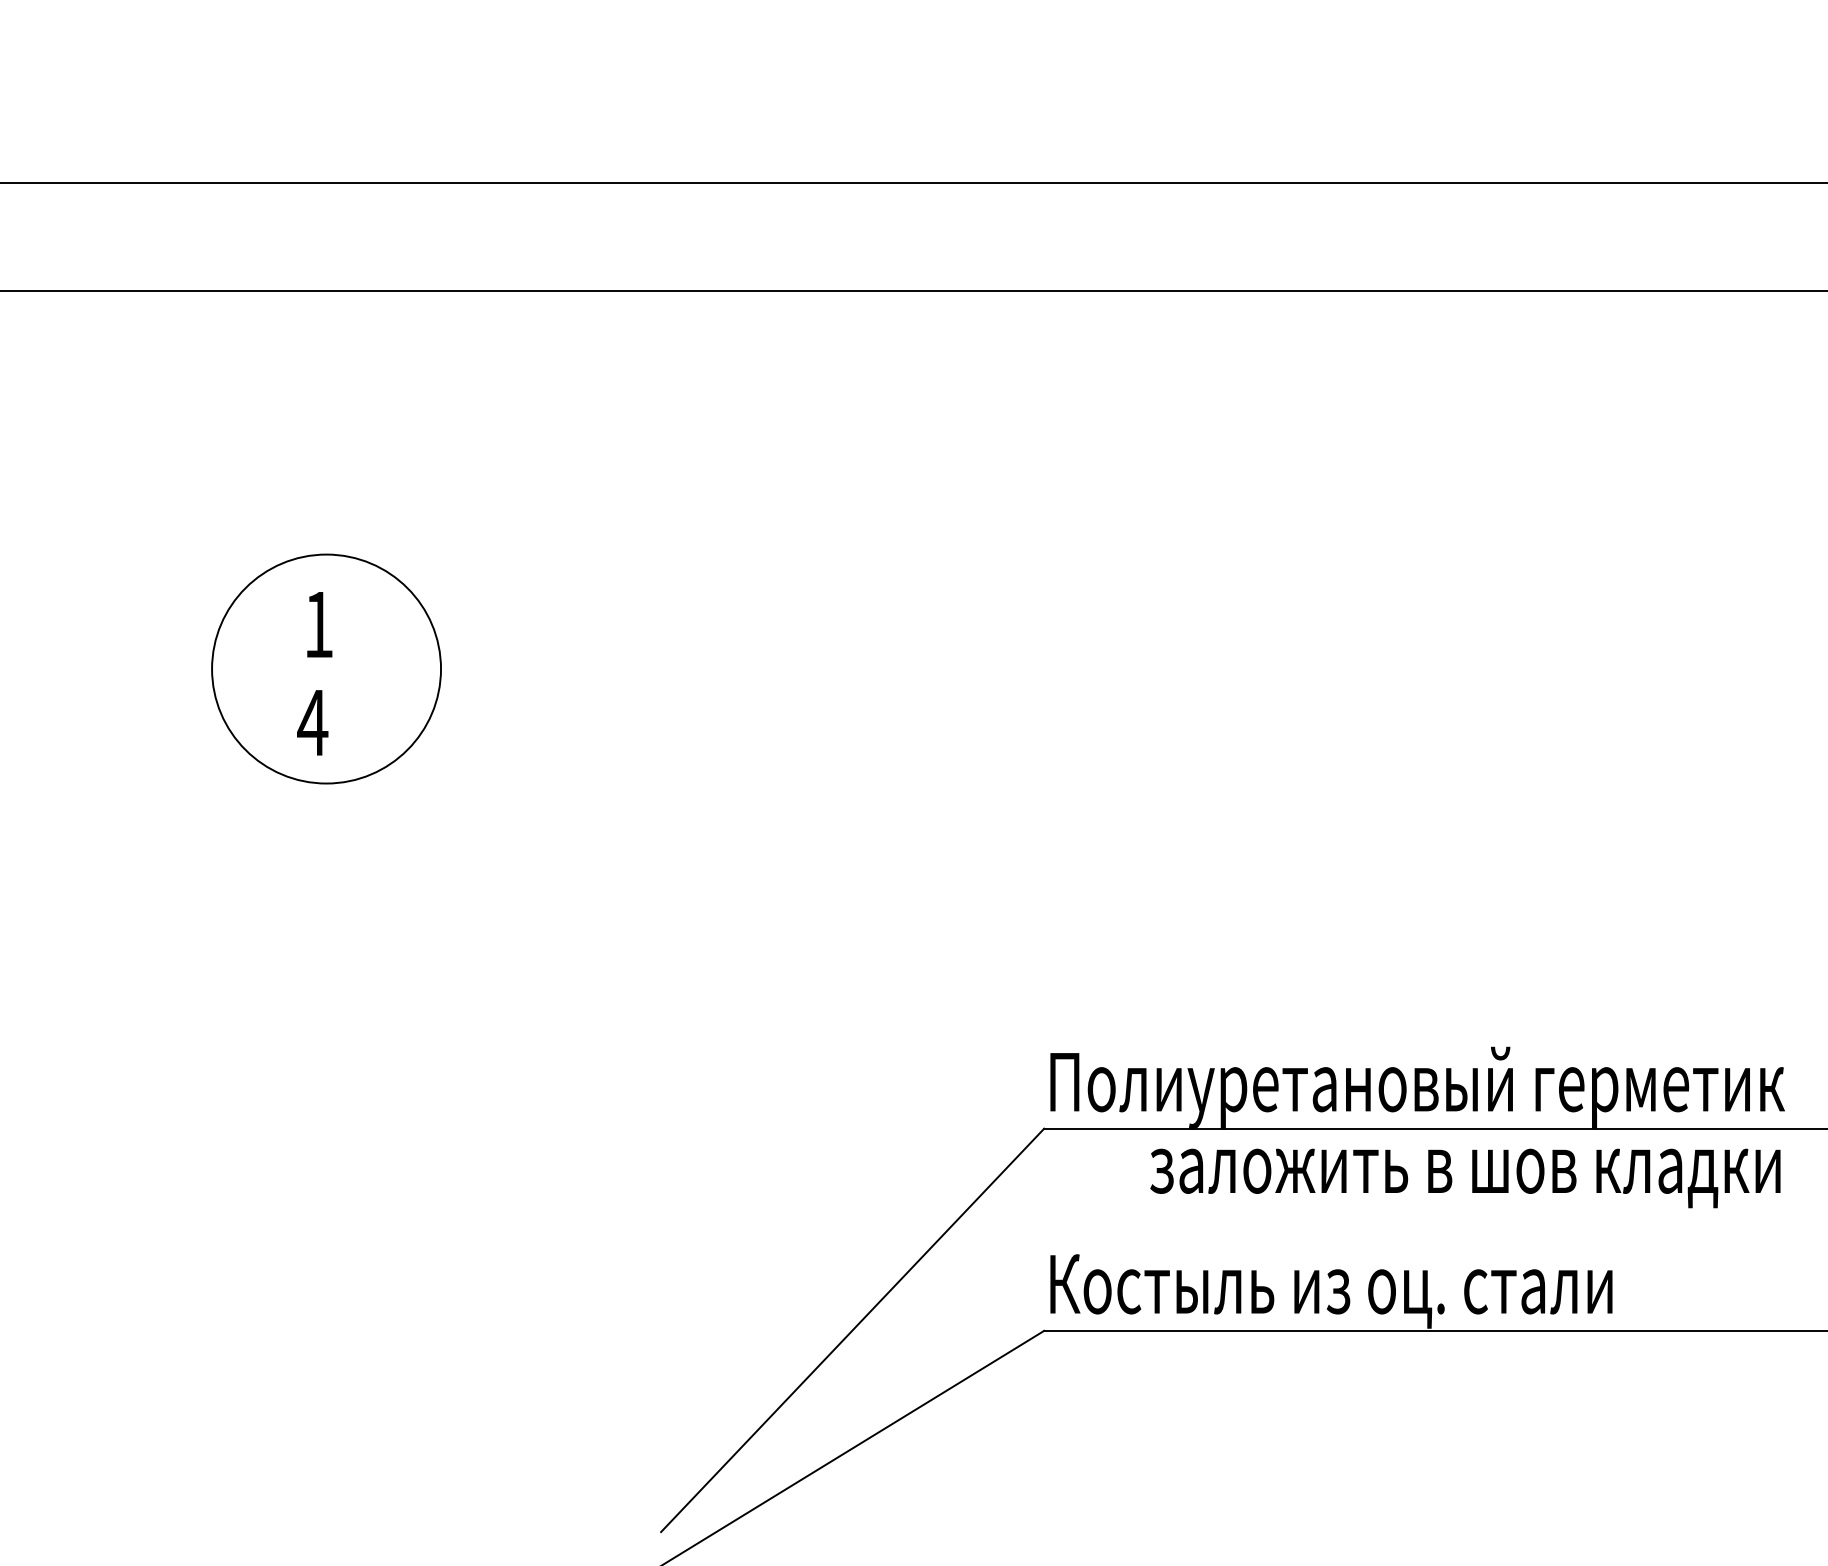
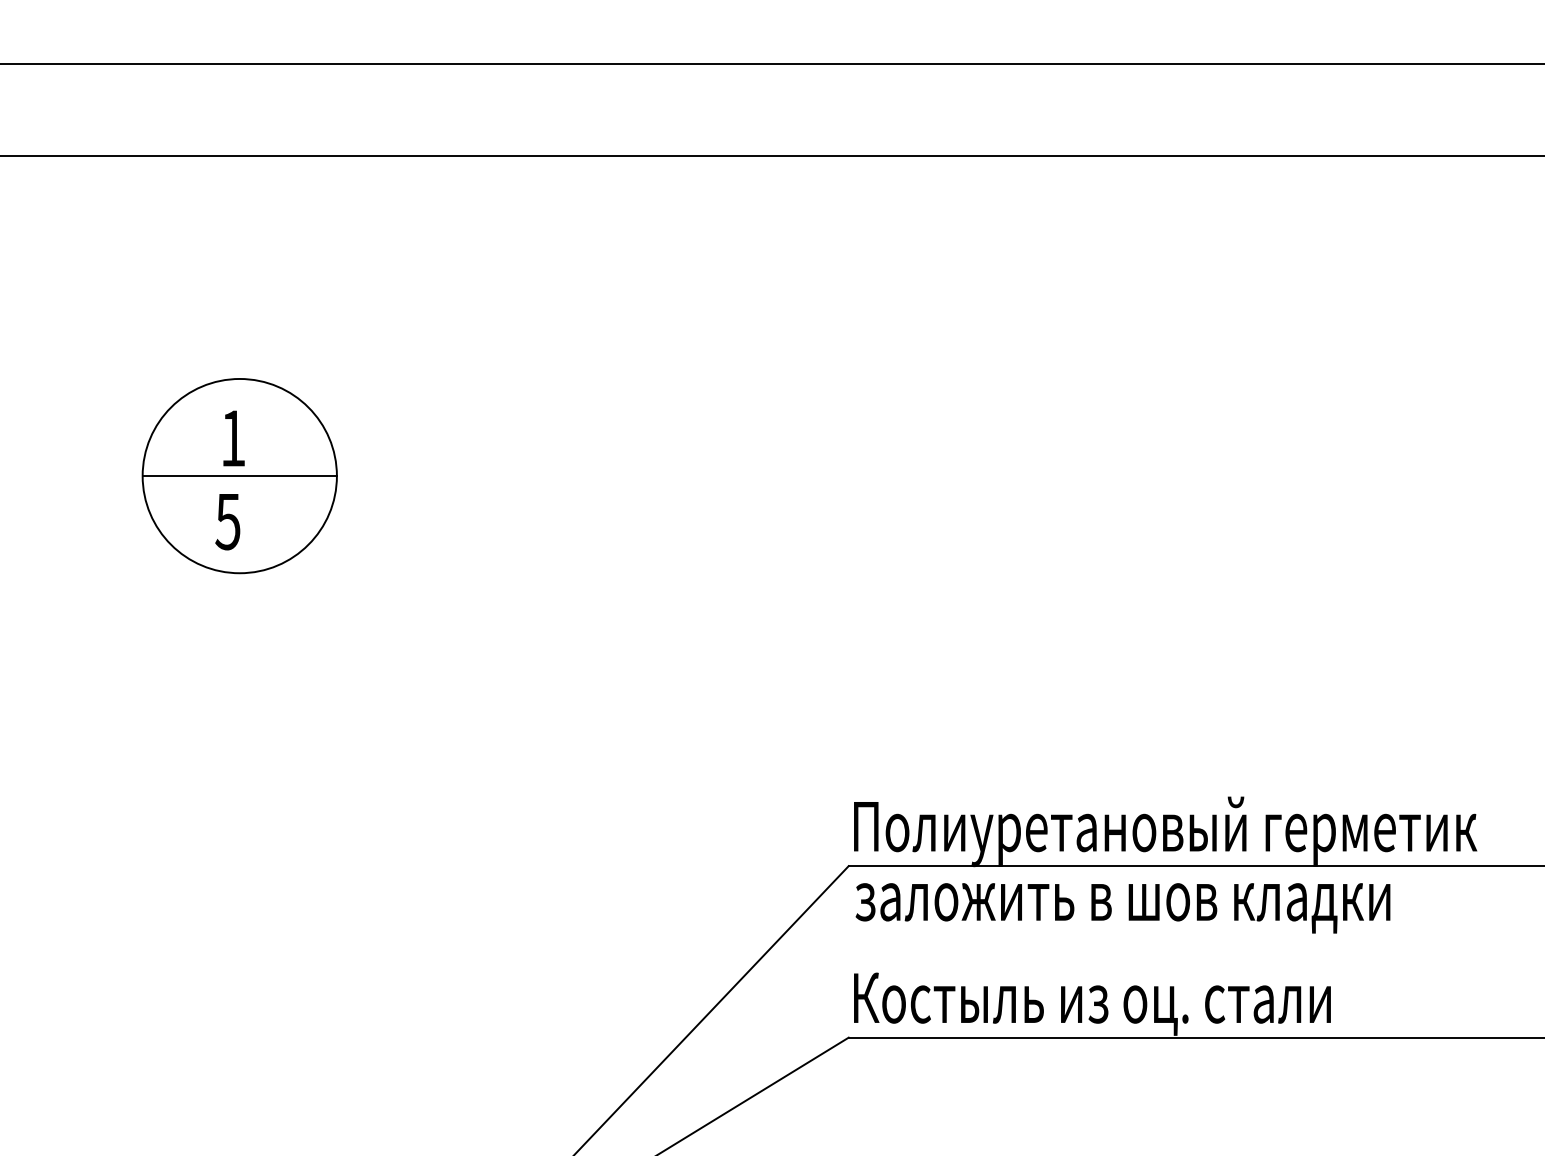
line: (326, 669) -> (239, 476), added
text: (312, 723) -> (227, 522), 4 -> 5
text: (1465, 1178) -> (1123, 908), moved

